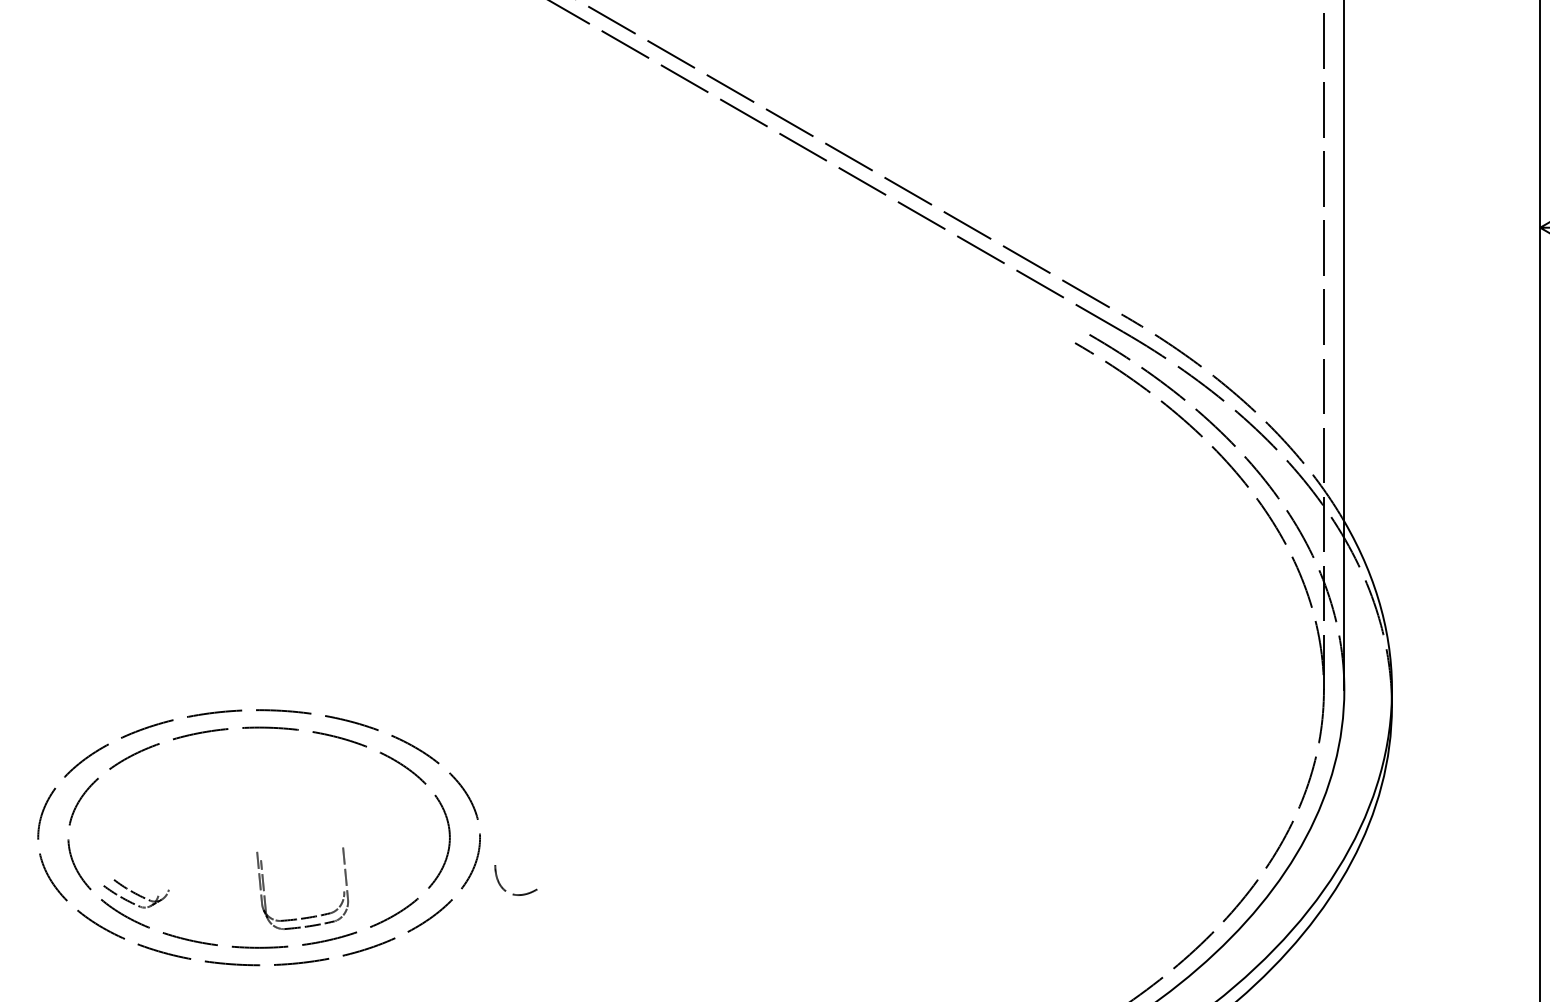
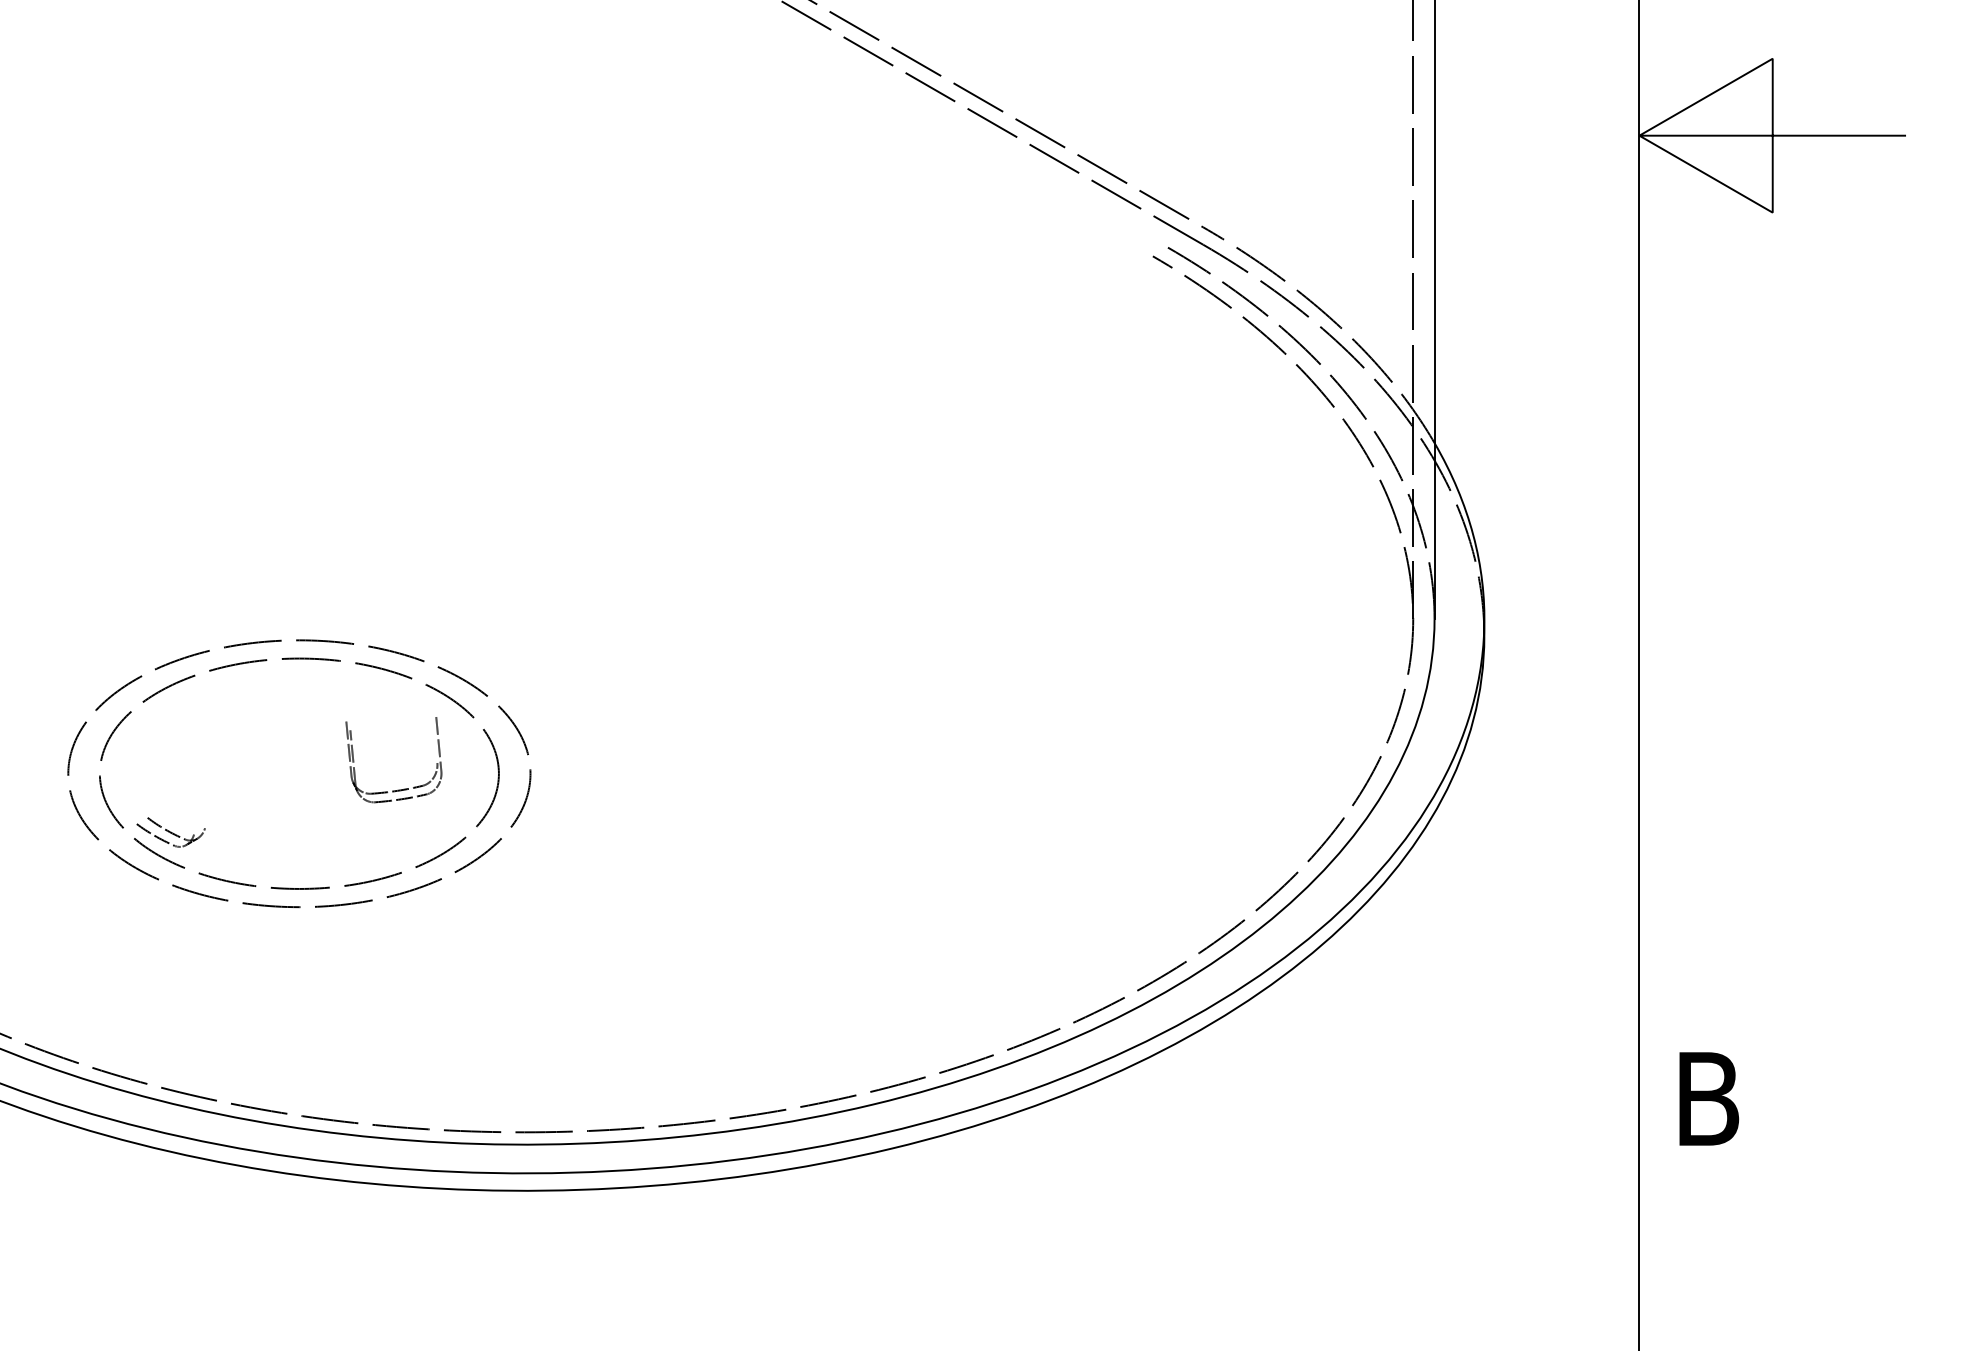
curve: (515, 893) -> (567, 832), removed
part: (306, 916) -> (397, 789), moved

